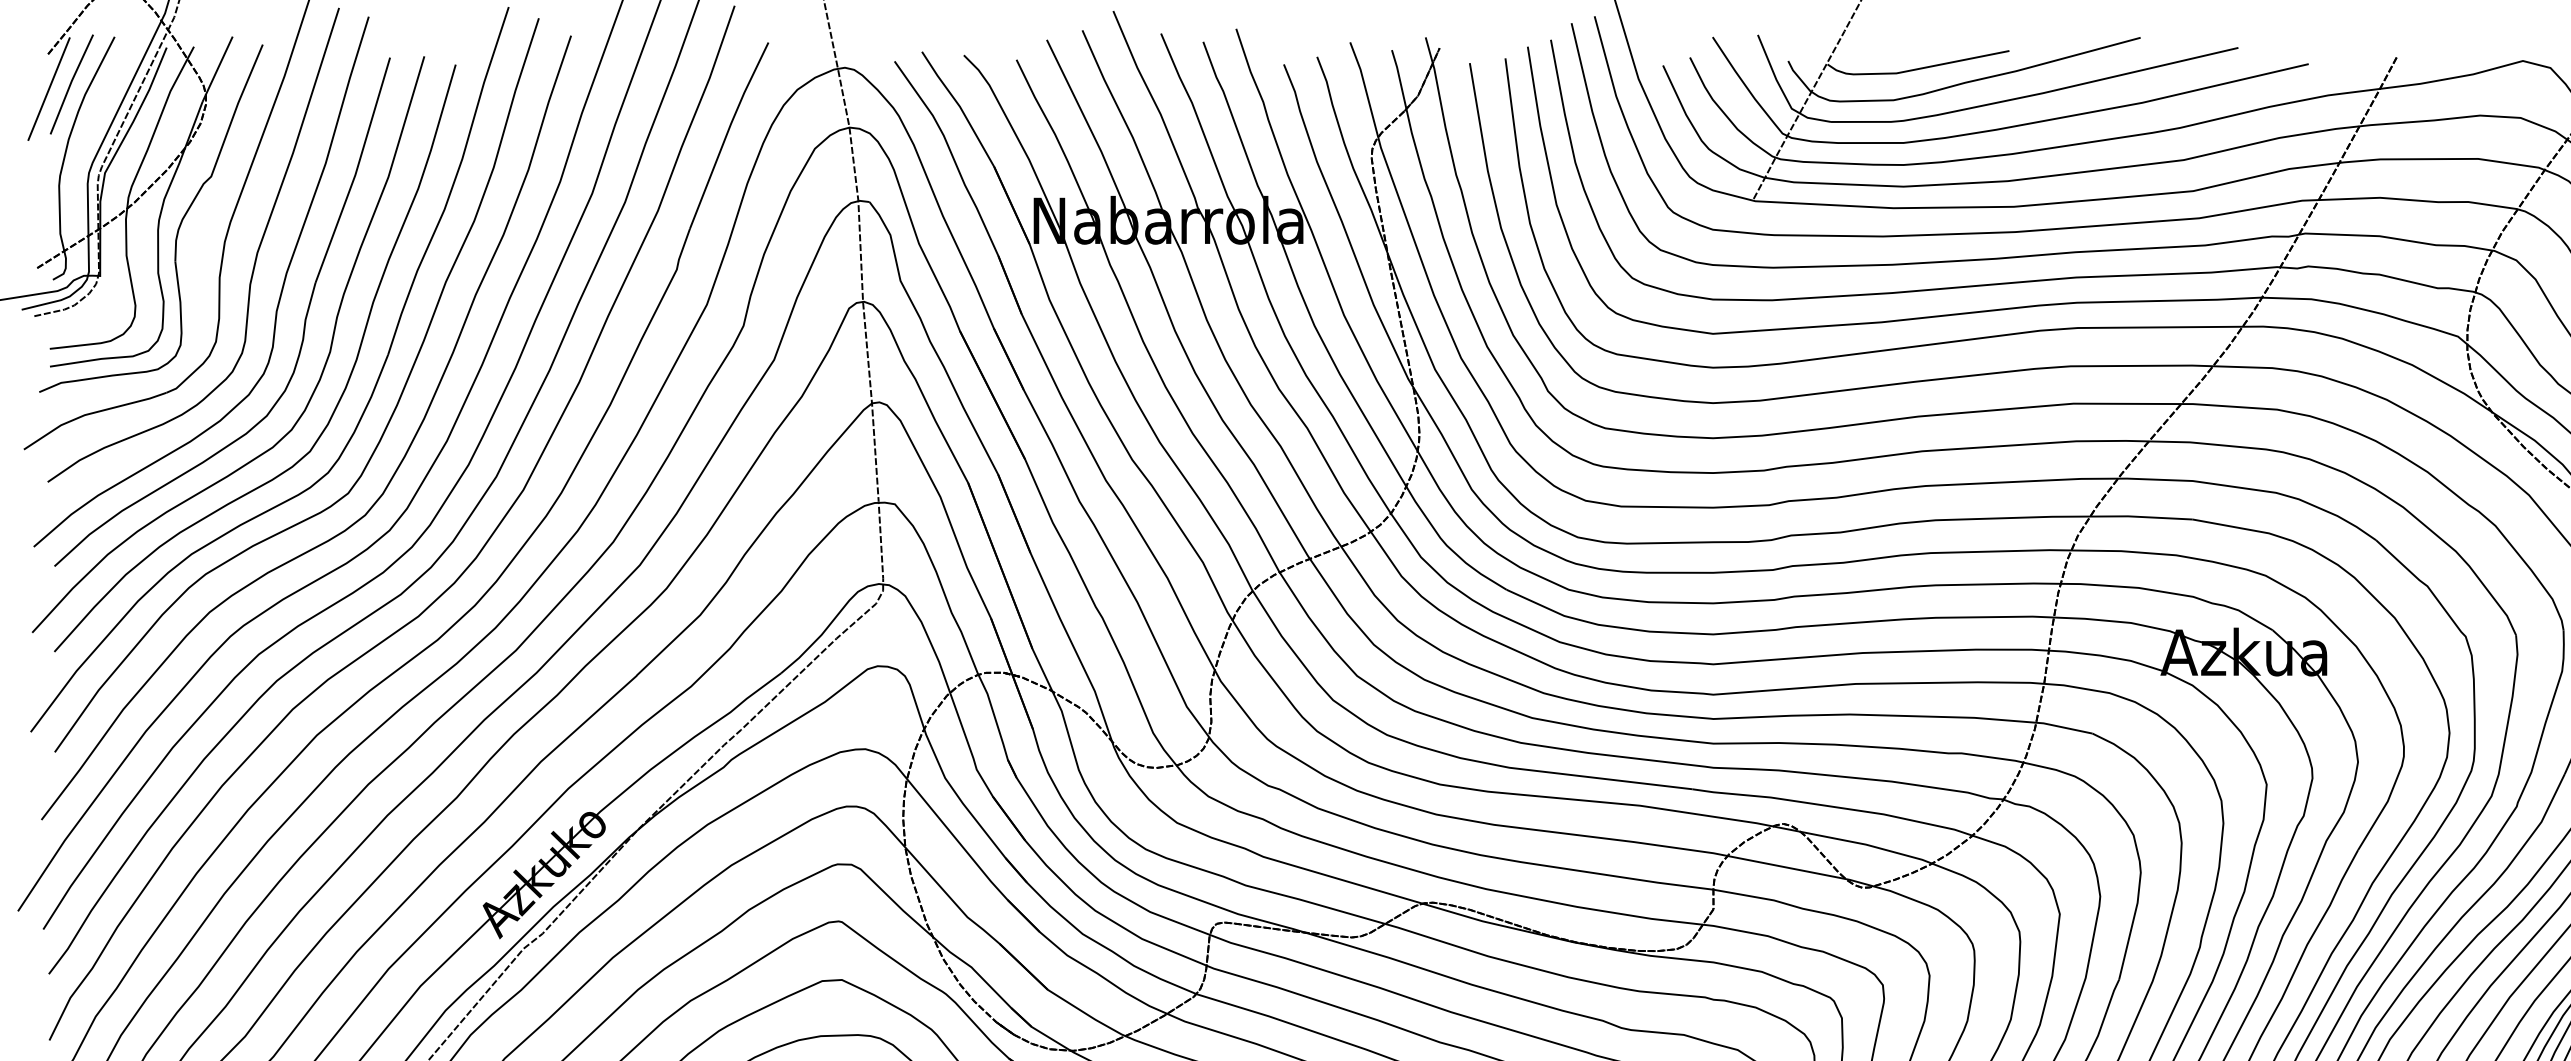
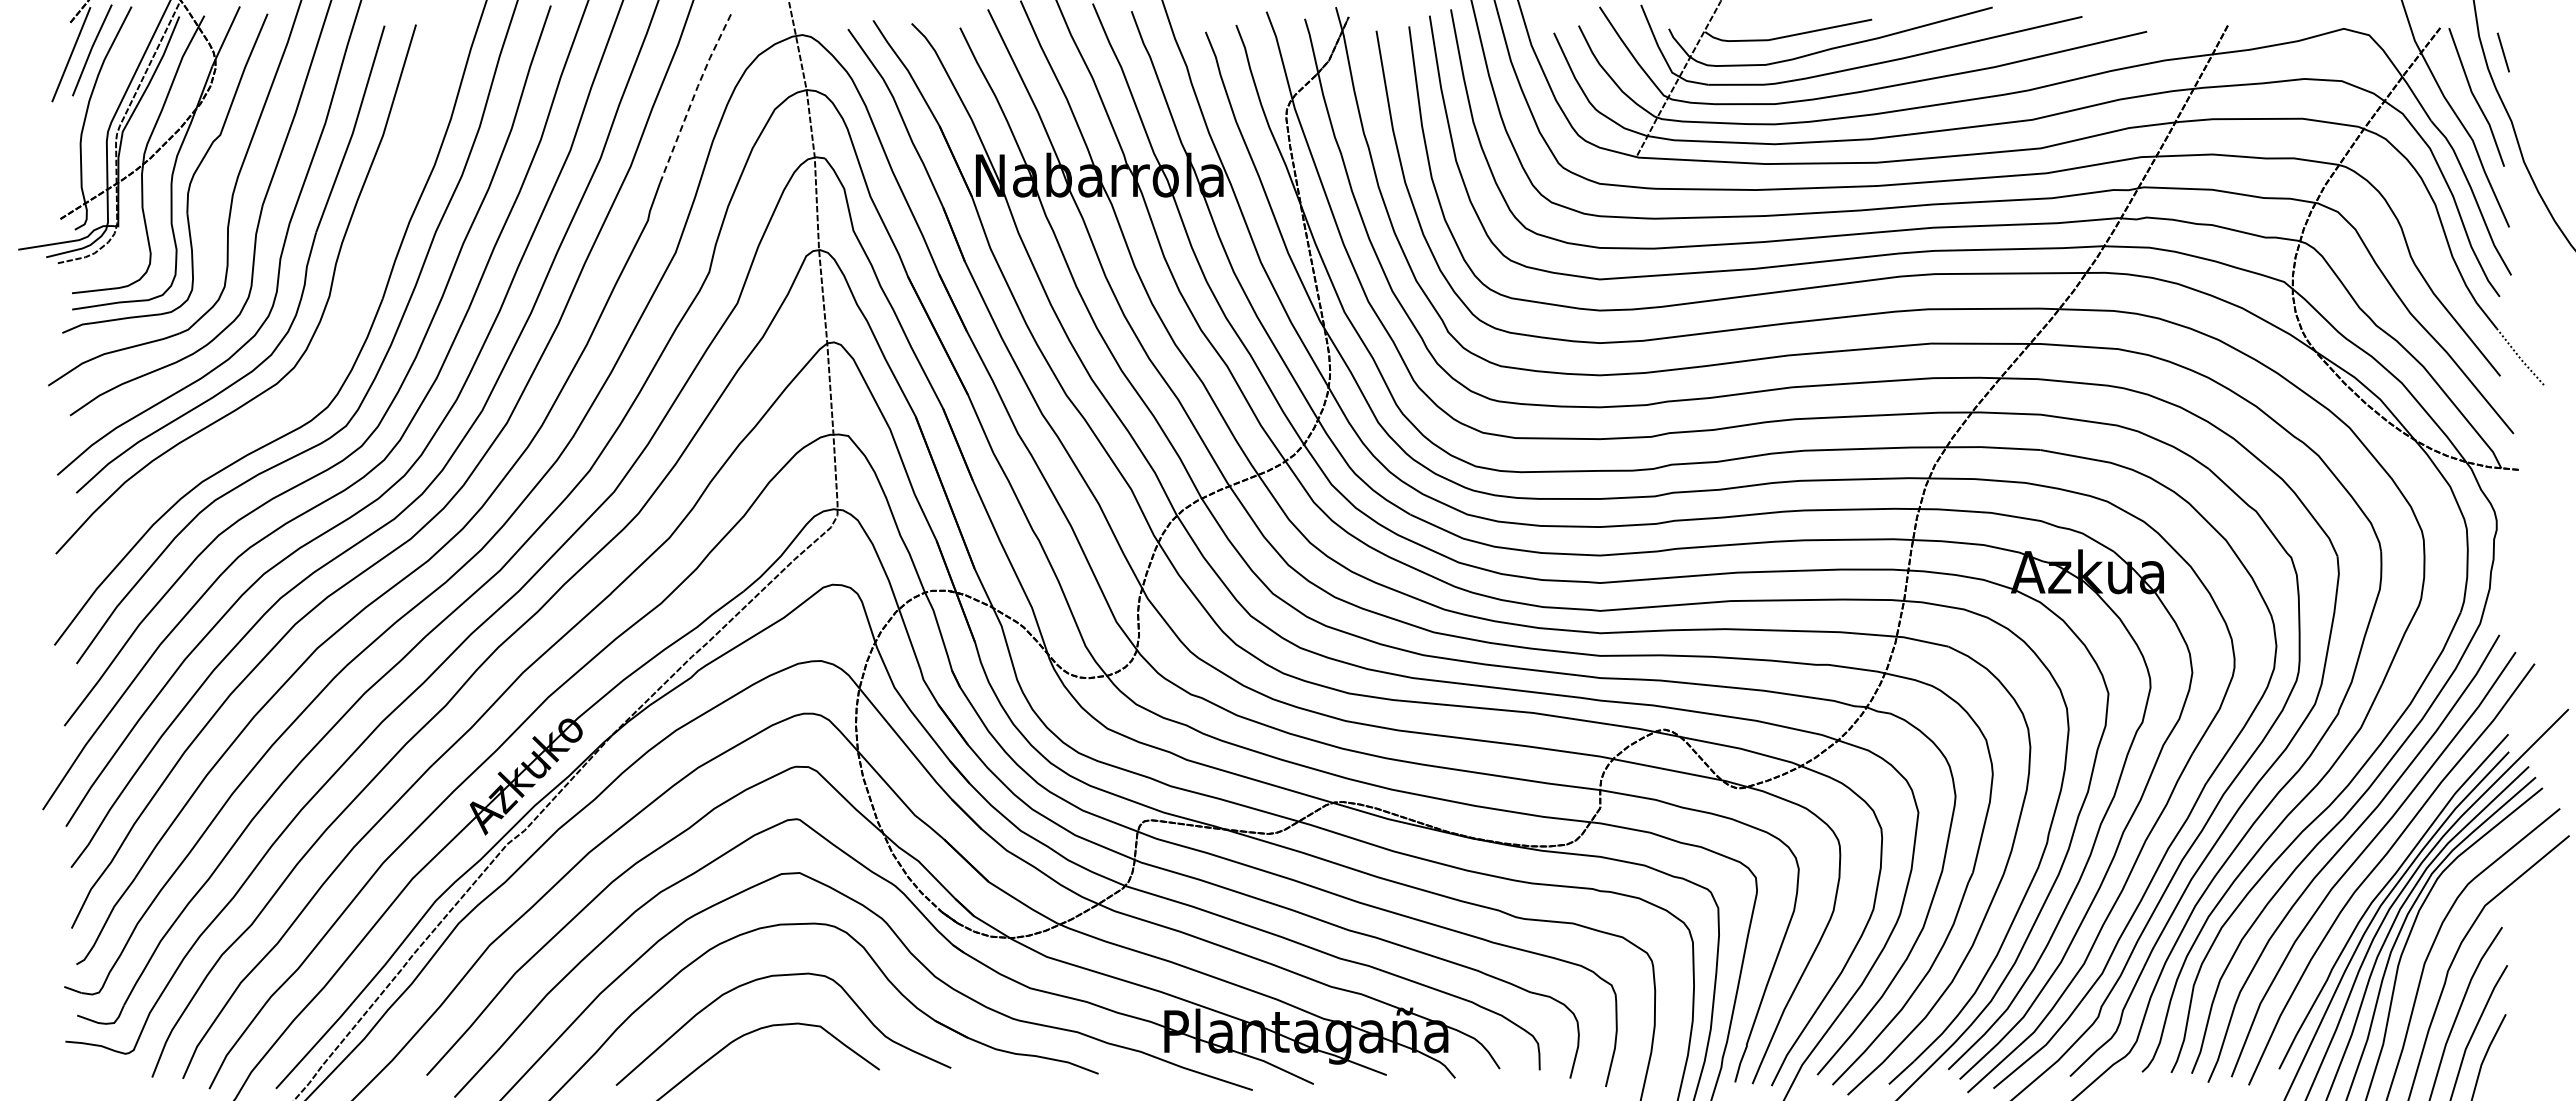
line: (727, 132) -> (694, 94), solid -> dashed
curve: (338, 399) -> (337, 339), removed

